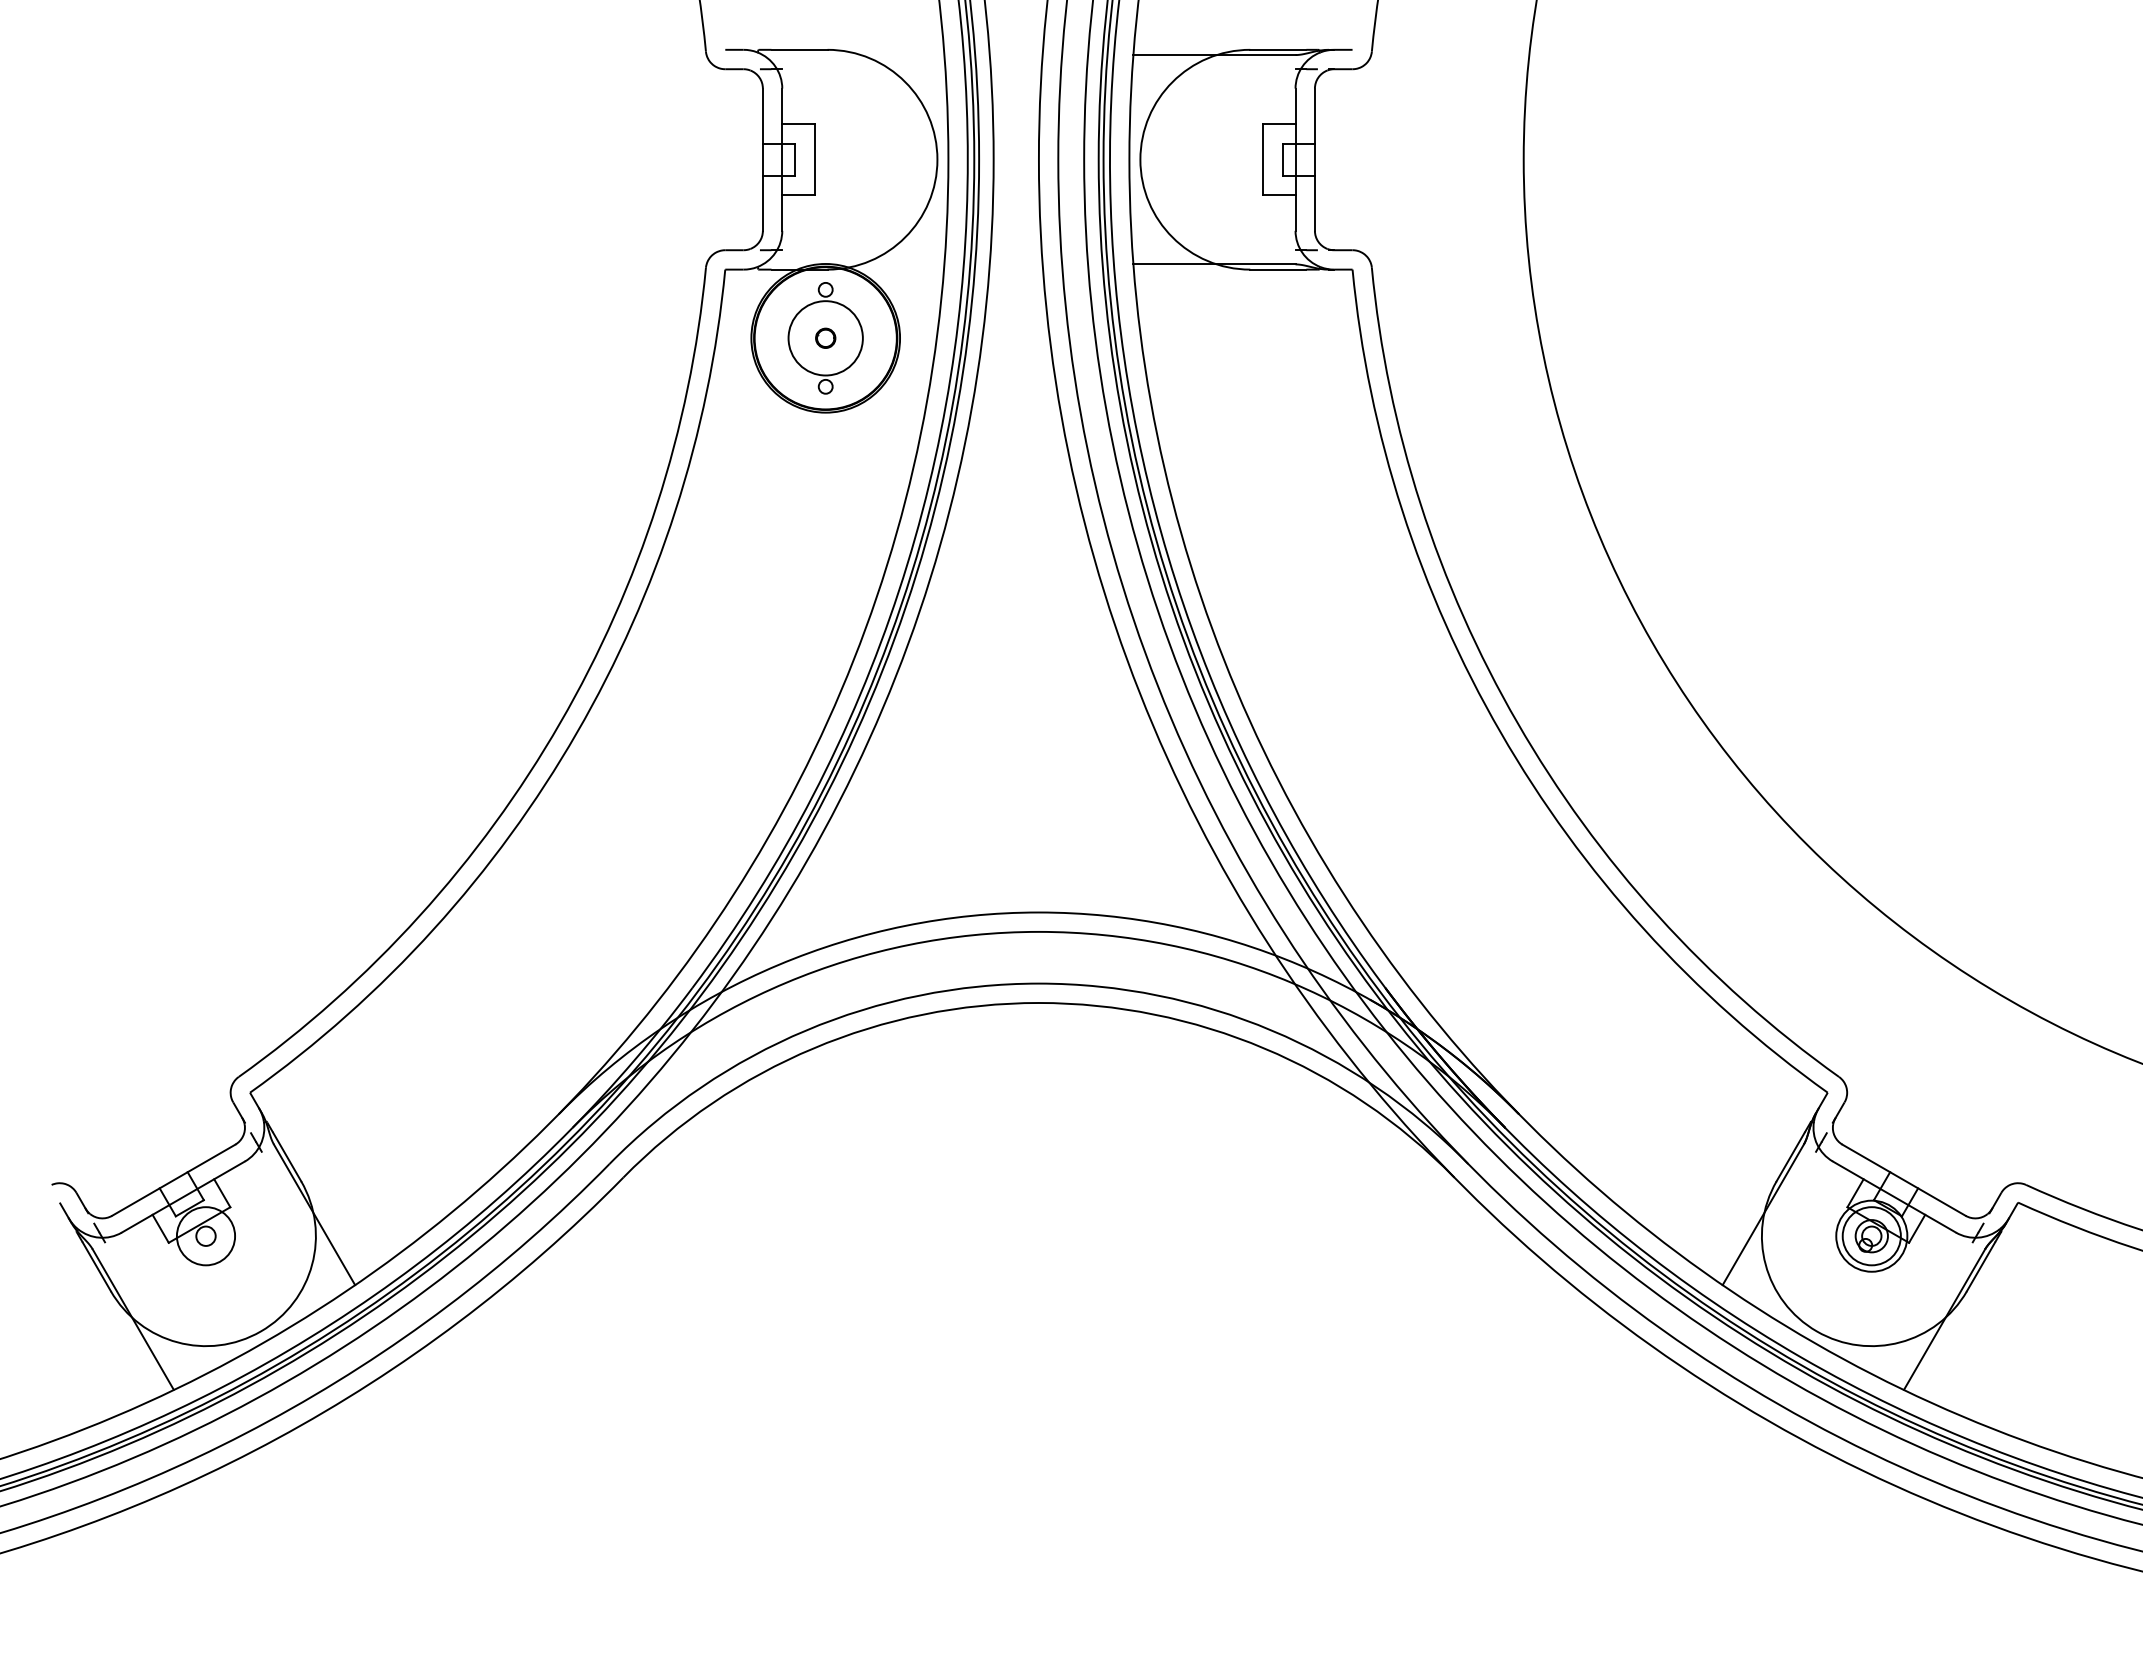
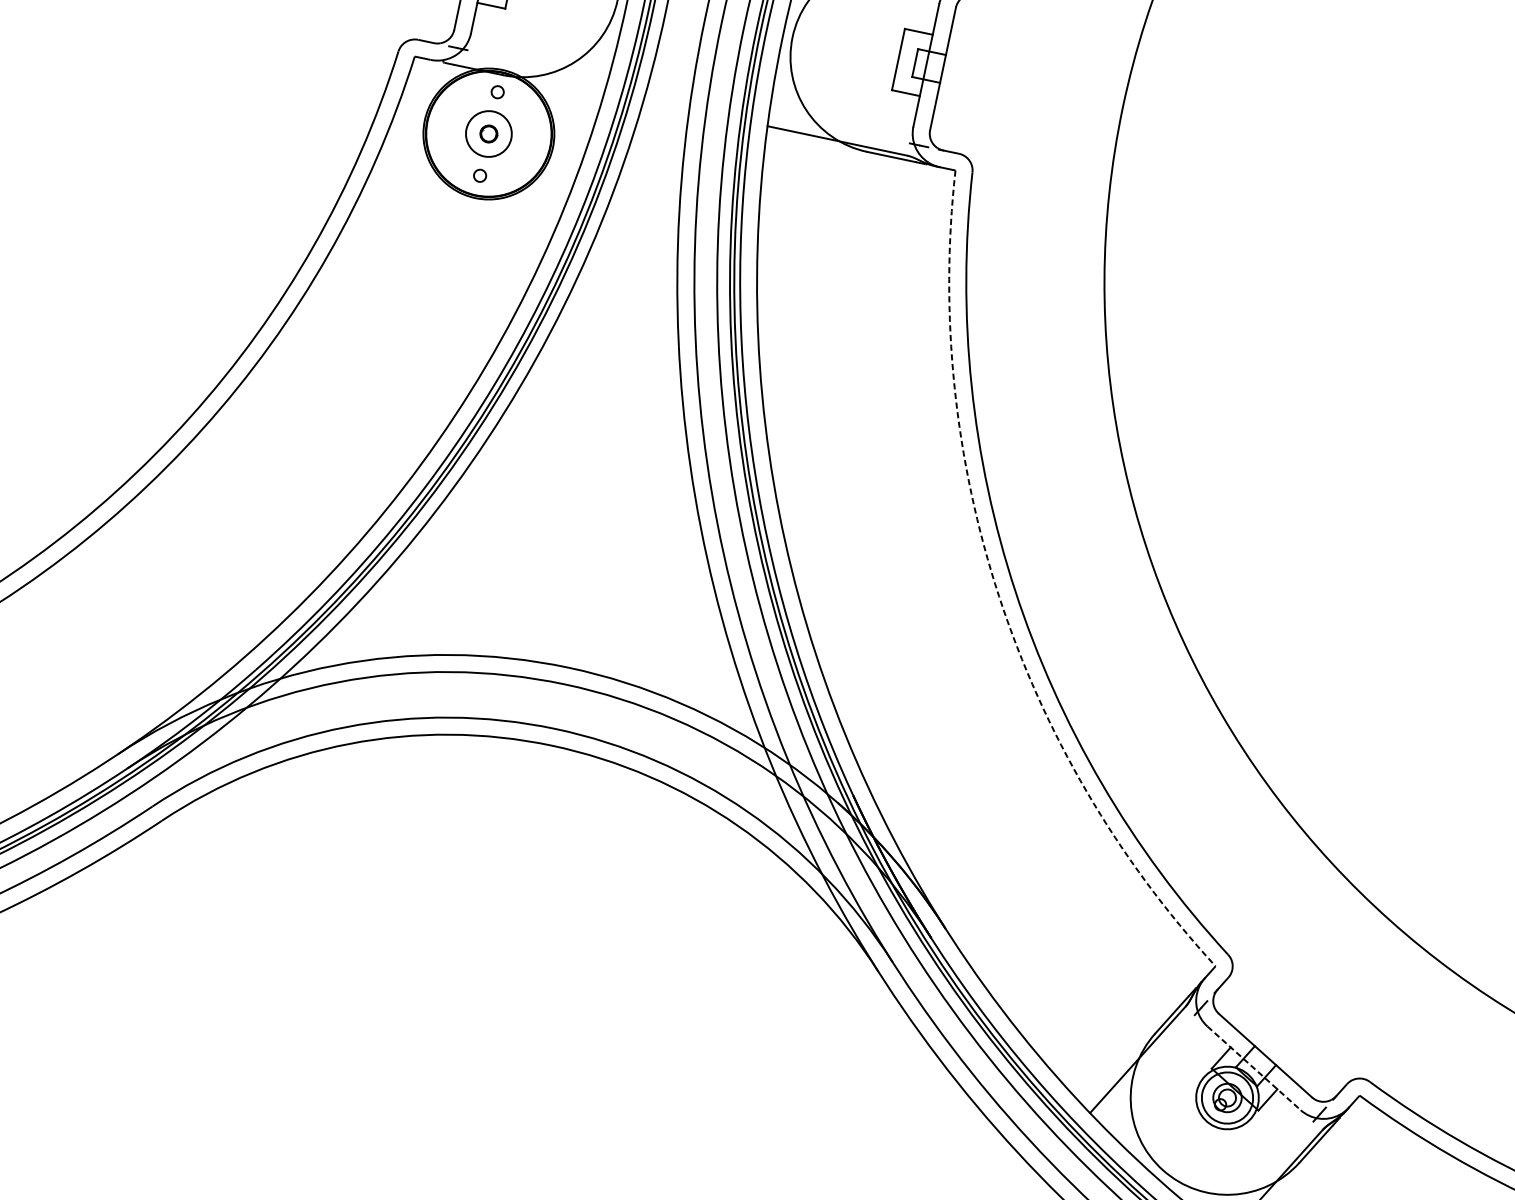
circle: (825, 338) -> (488, 134), size x0.7
arc: (1500, 732) -> (998, 596), solid -> dashed
line: (1894, 1197) -> (1254, 1068), solid -> dashed

